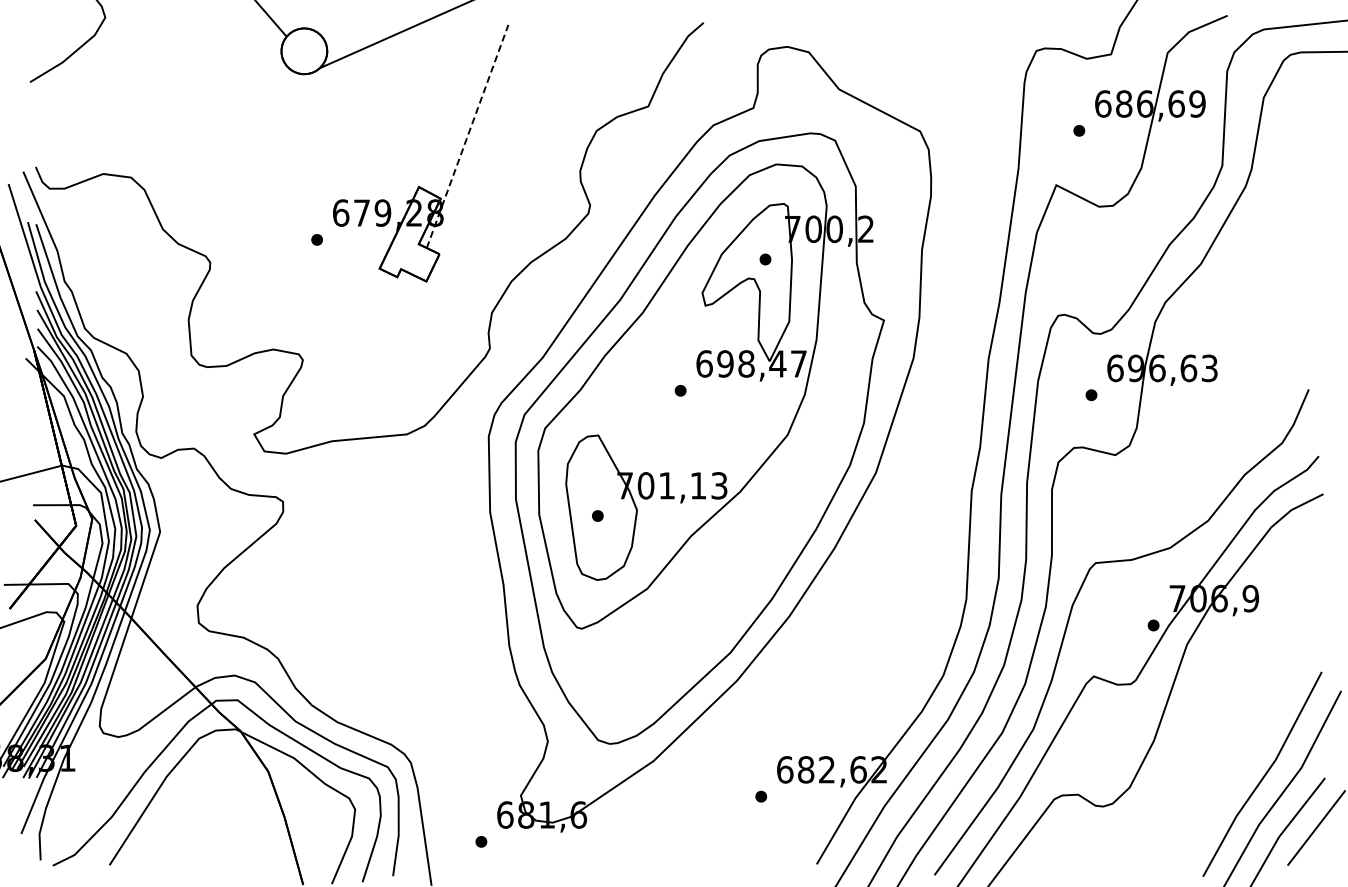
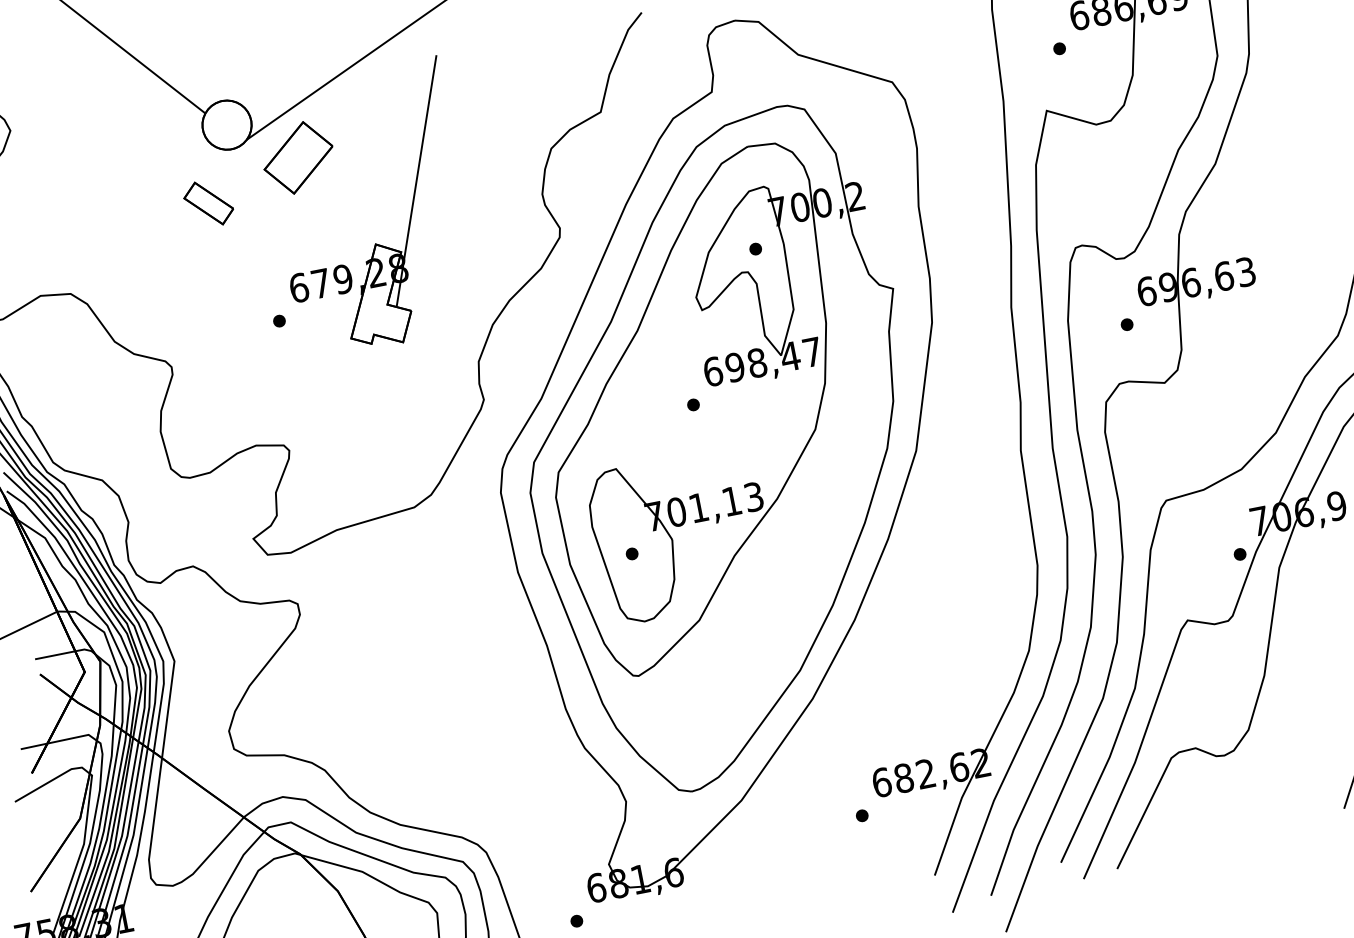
part: (363, 94) -> (298, 158), added
part: (273, 119) -> (208, 203), added
line: (467, 136) -> (416, 181), dashed -> solid

